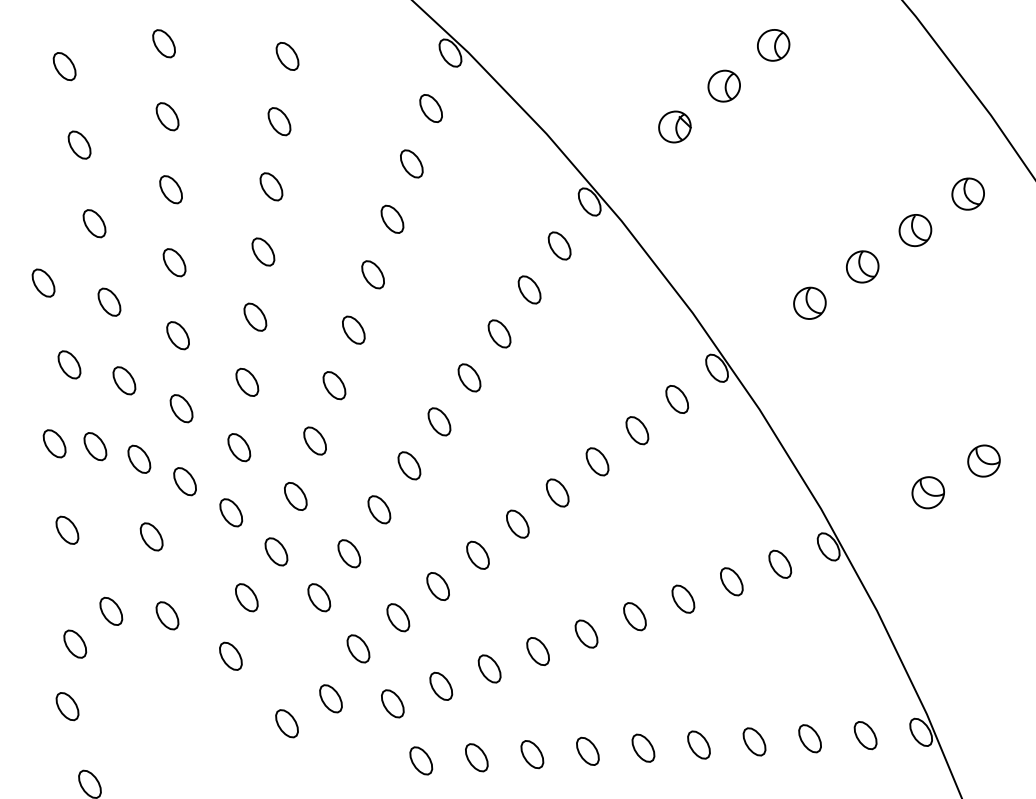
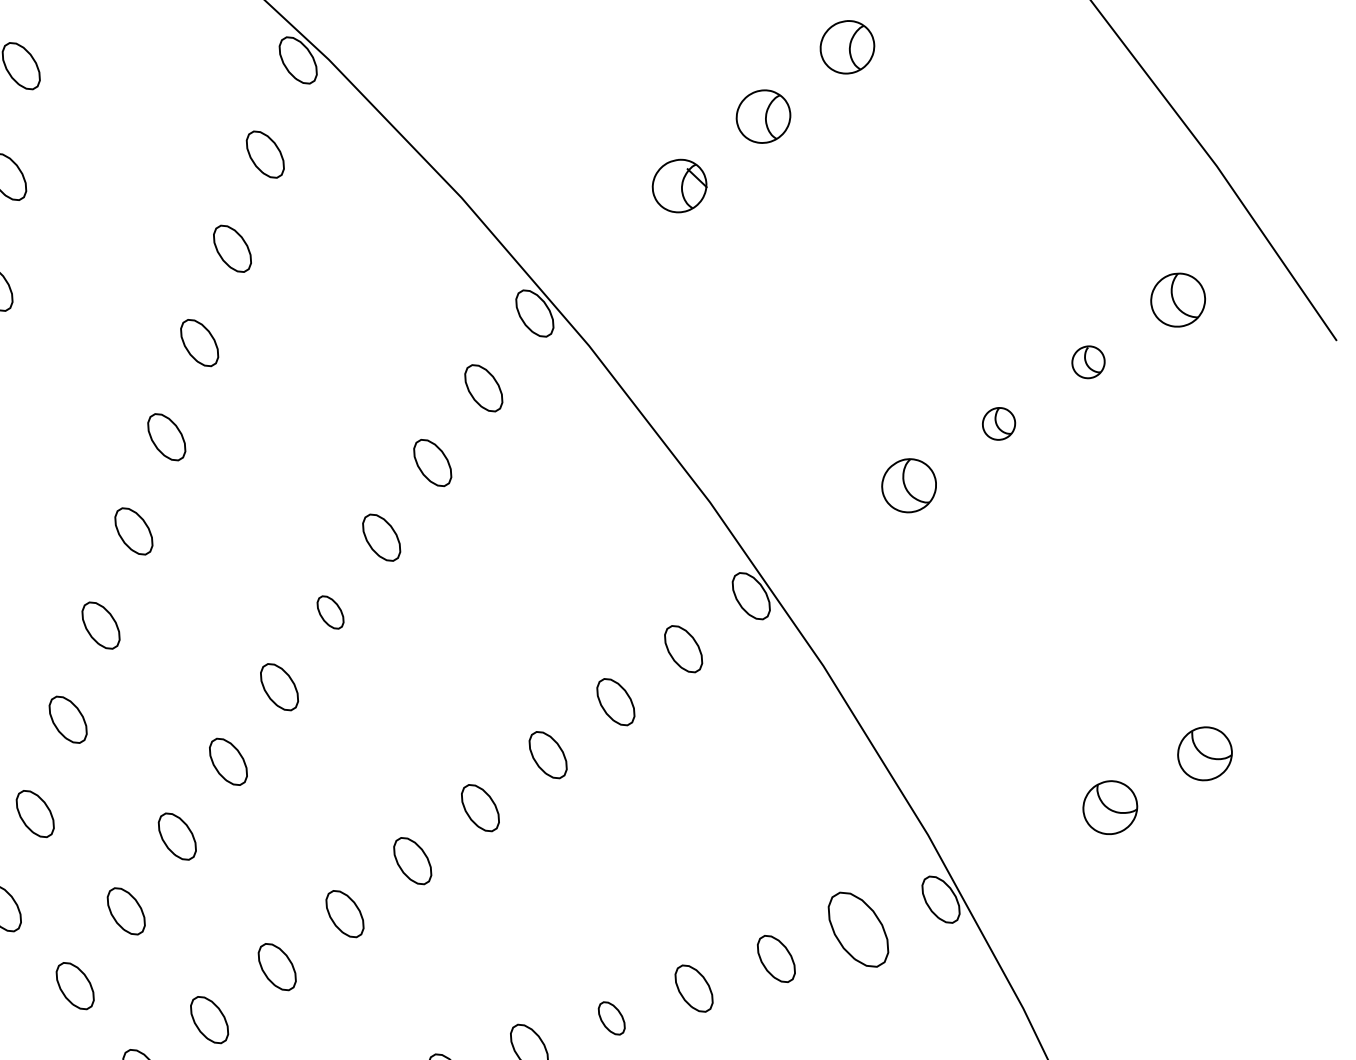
part: (915, 230) -> (1088, 361), size x0.6
part: (862, 266) -> (998, 423), size x0.6
part: (469, 377) -> (330, 611), size x0.7
part: (780, 563) -> (859, 927), size x1.6
part: (634, 616) -> (610, 1017), size x0.7

